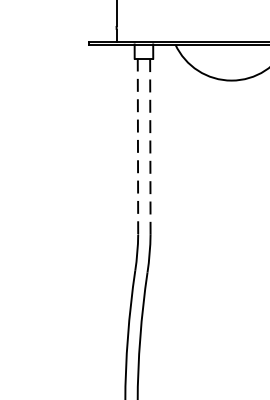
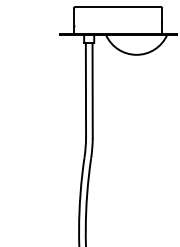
line: (137, 146) -> (85, 90), dashed -> solid
line: (150, 146) -> (92, 90), dashed -> solid

